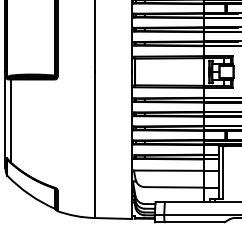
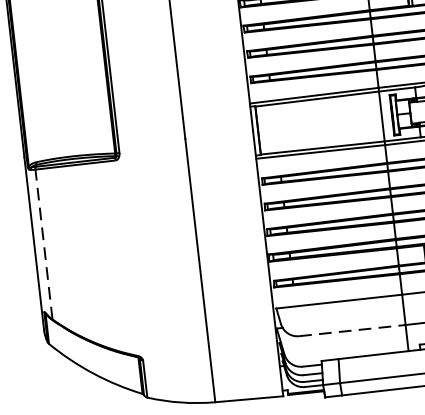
line: (10, 121) -> (43, 245), solid -> dashed
line: (174, 187) -> (352, 330), solid -> dashed

